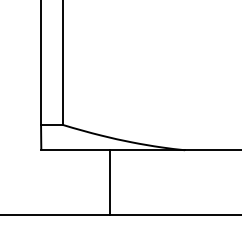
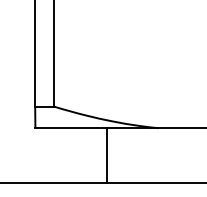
line: (110, 182) -> (107, 155), moved

